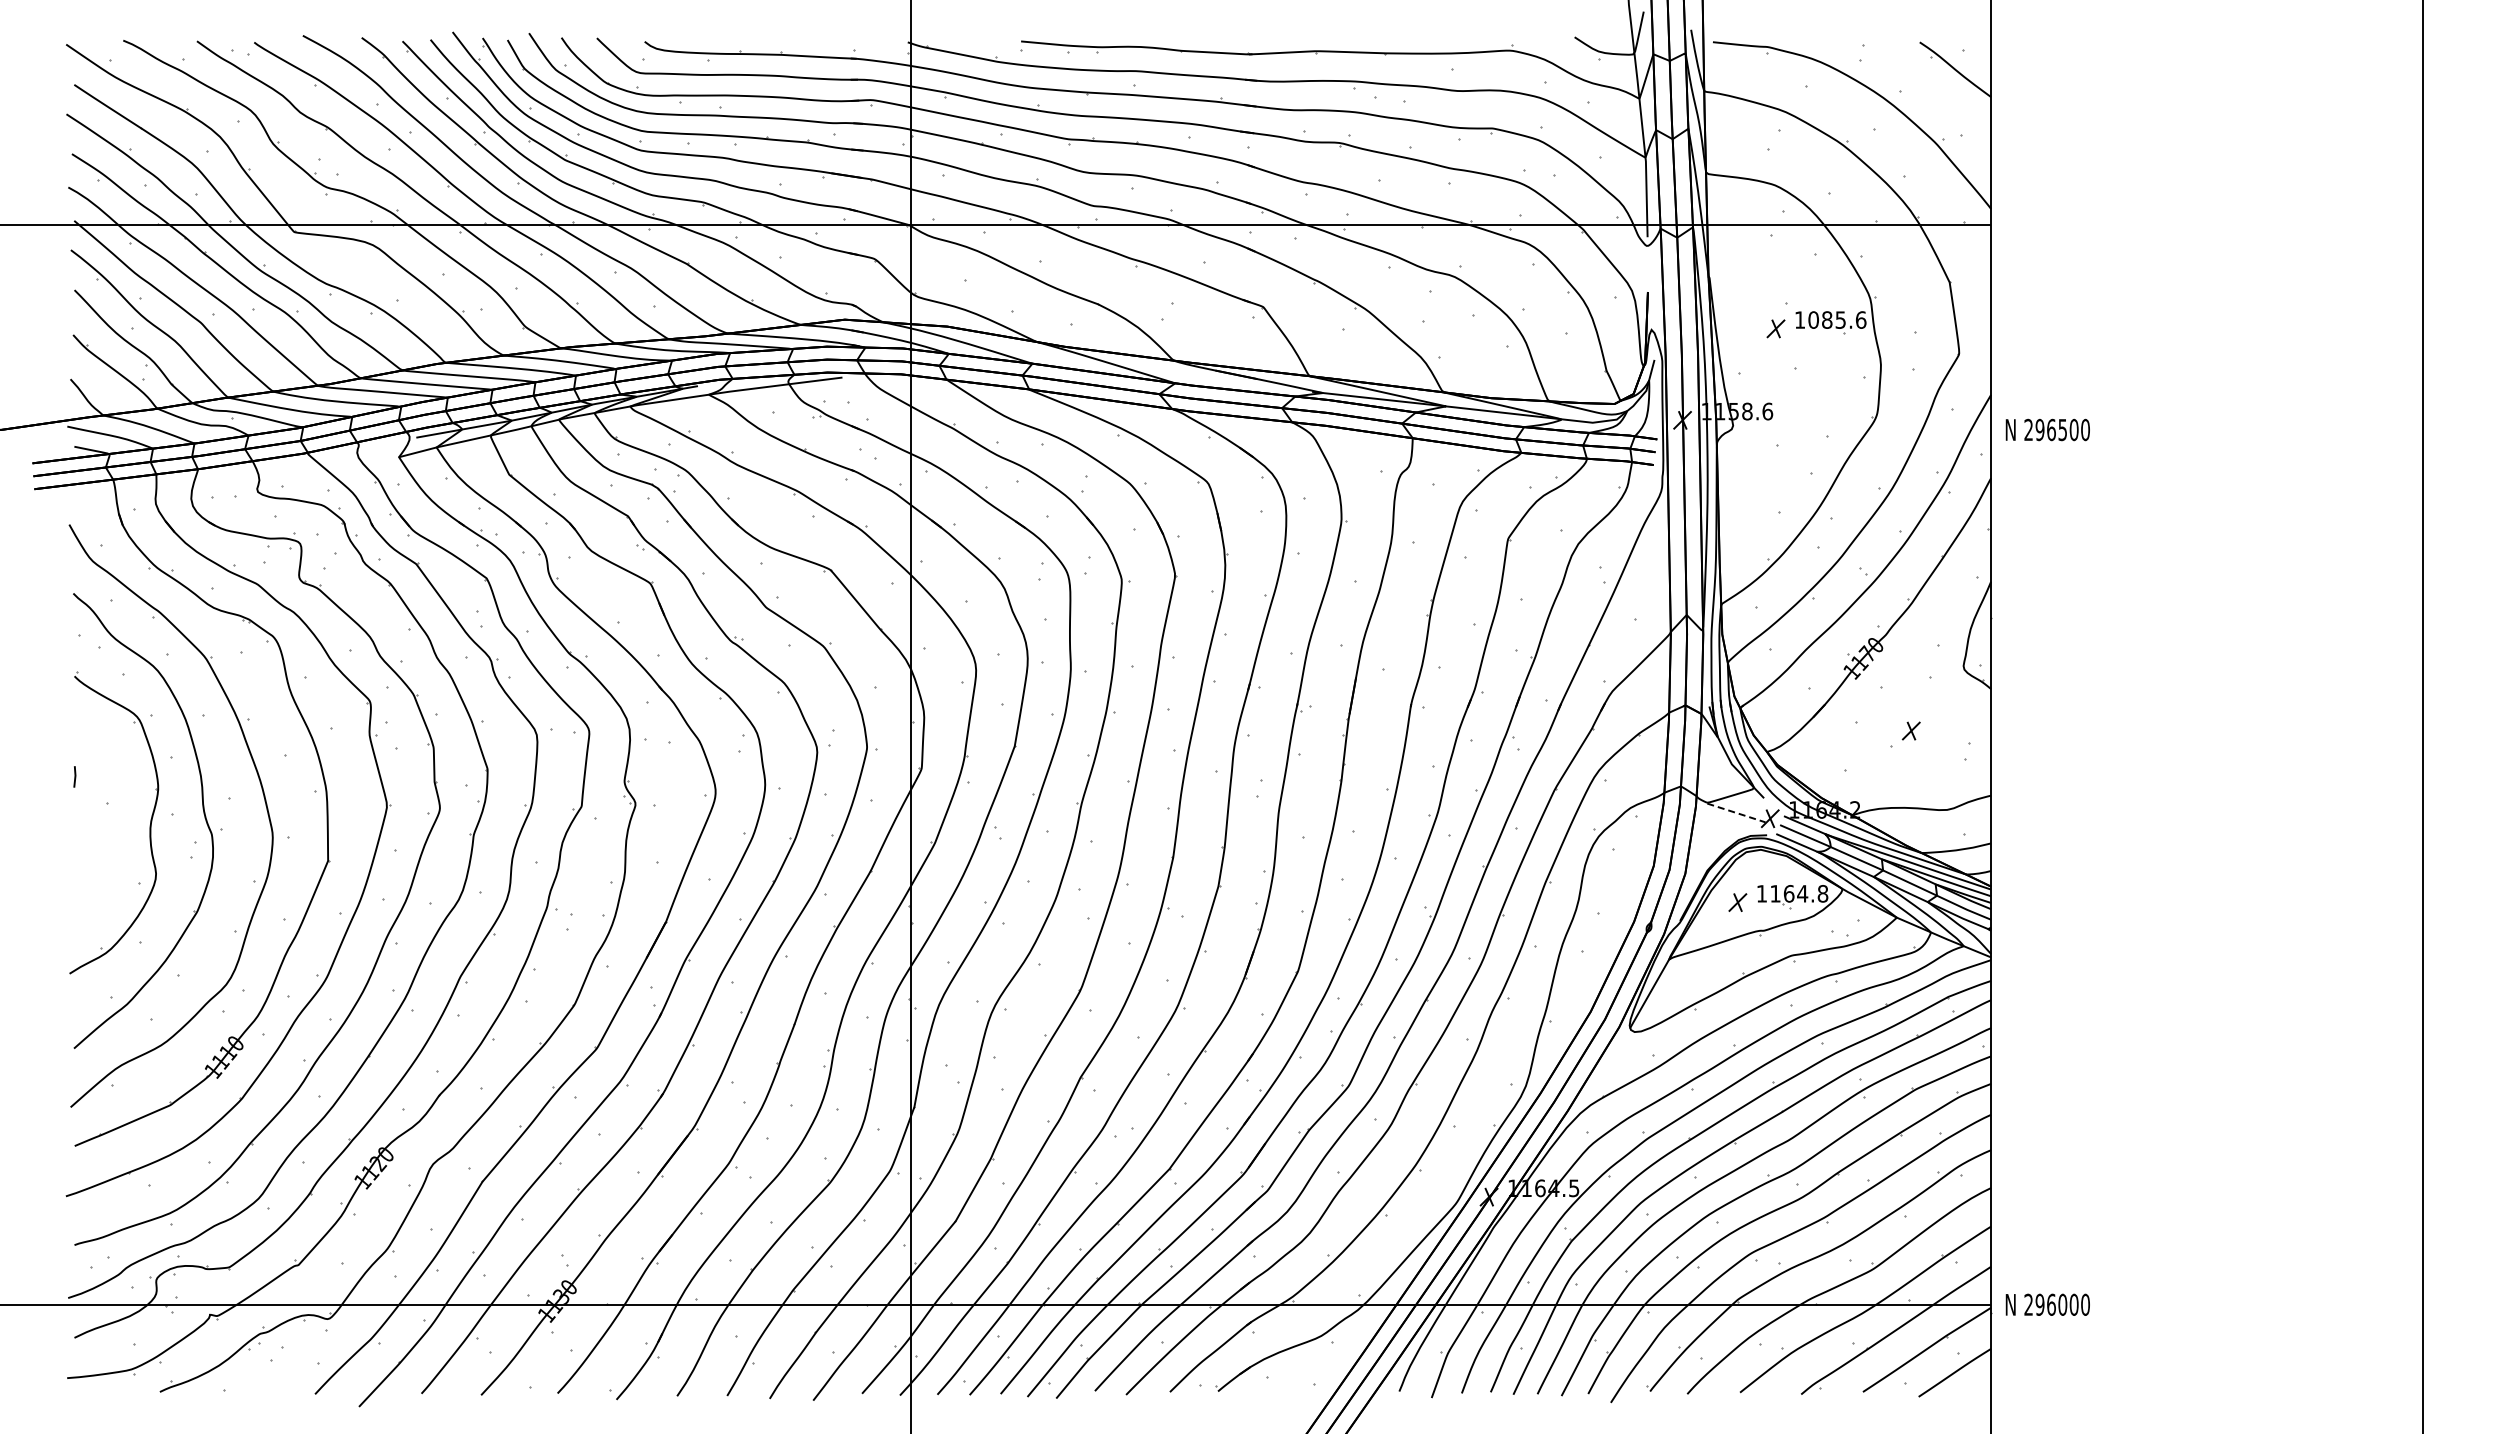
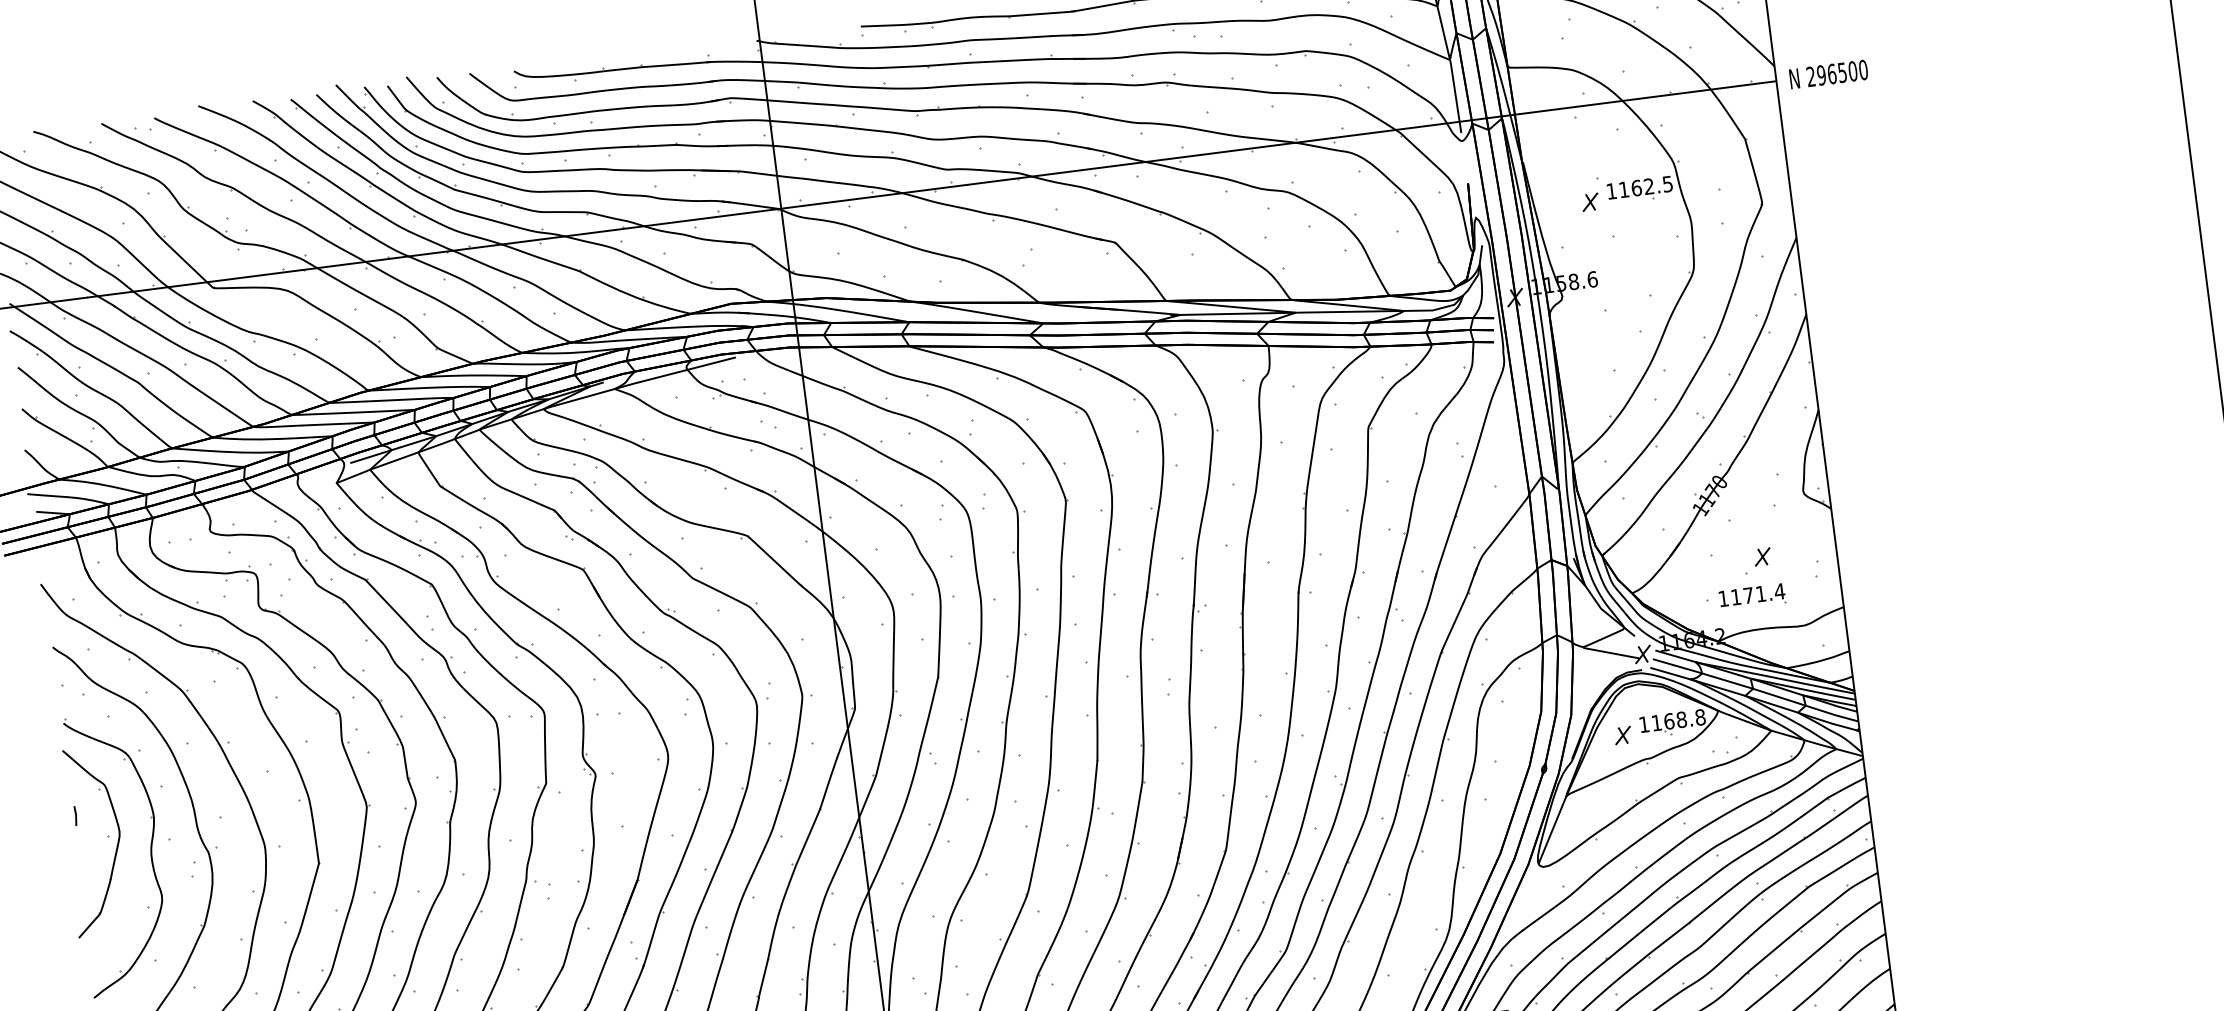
text: (1837, 319) -> (1646, 186), 1085.6 -> 1162.5
text: (2047, 429) -> (1828, 74), moved
part: (1894, 772) -> (1752, 597), added
line: (1736, 812) -> (1611, 652), dashed -> solid
part: (114, 814) -> (116, 846), added
text: (1802, 893) -> (1681, 719), 1164.8 -> 1168.8

